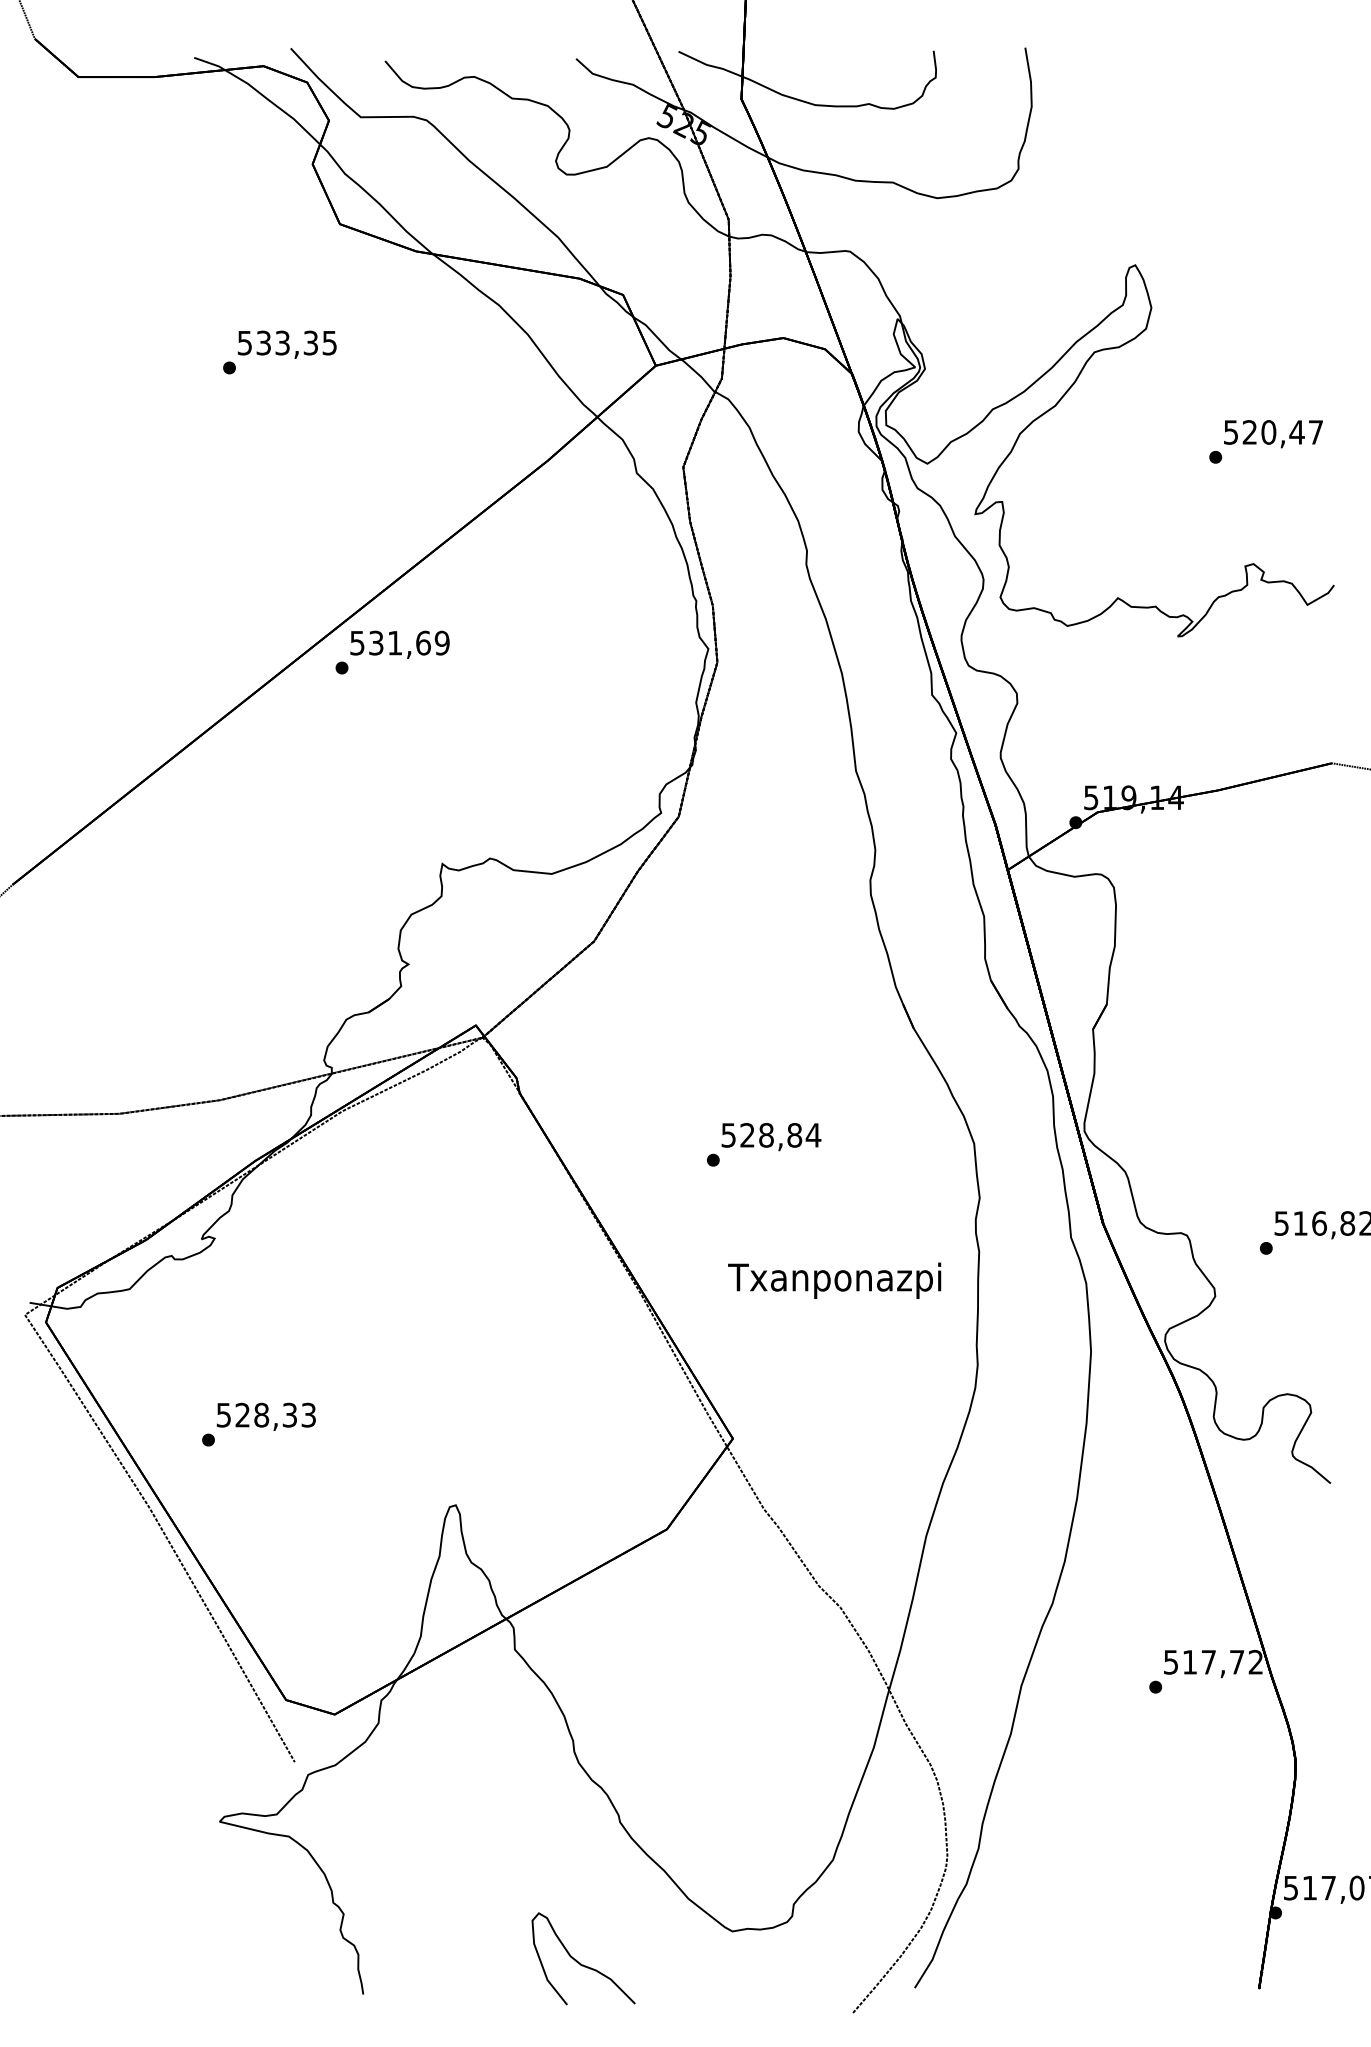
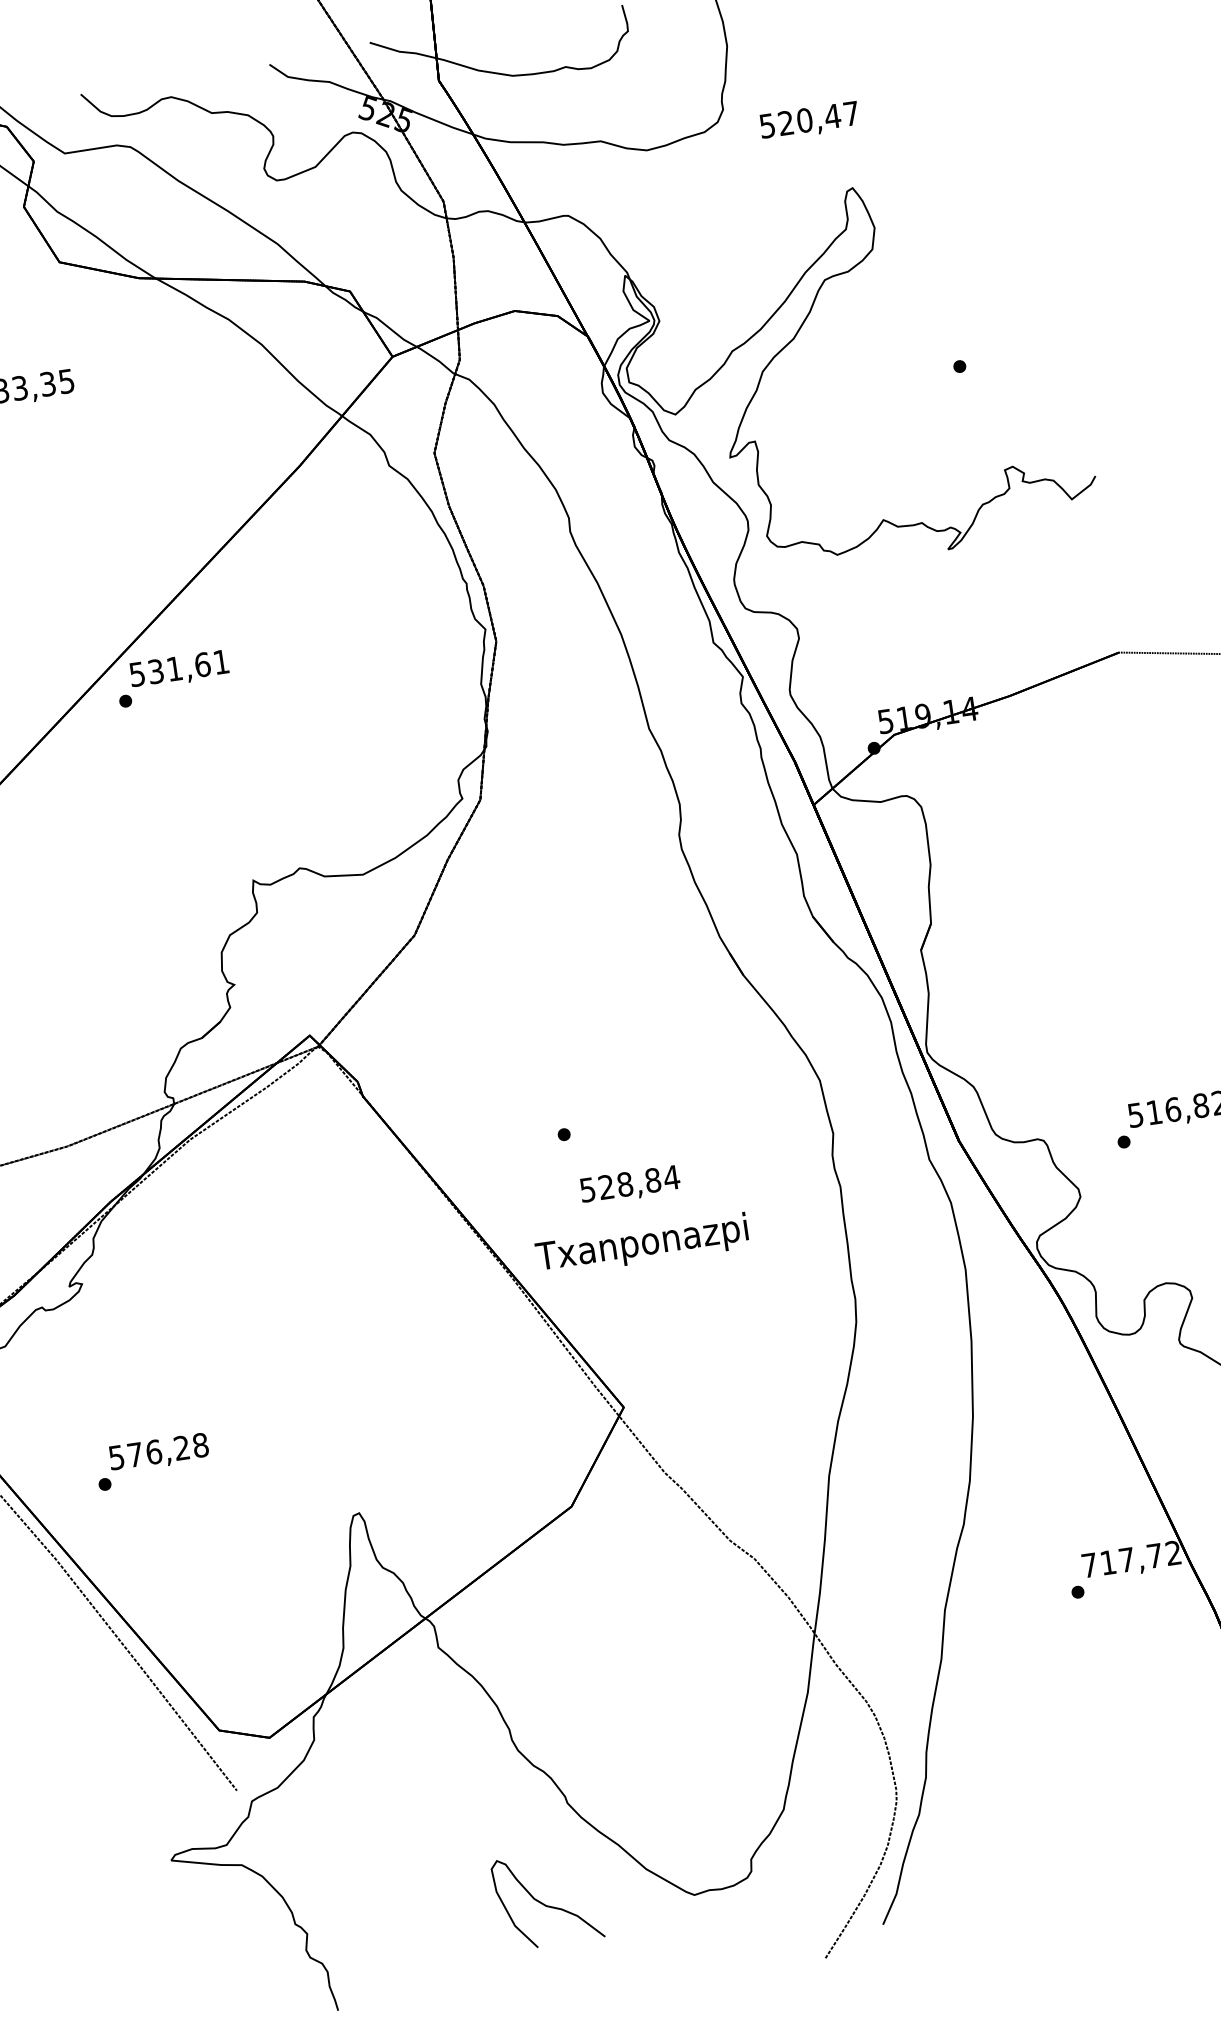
text: (1273, 434) -> (809, 121), moved
text: (441, 642) -> (220, 661), 531,69 -> 531,61
text: (771, 1137) -> (630, 1185), moved
text: (834, 1280) -> (642, 1244), moved
text: (275, 1414) -> (167, 1449), 528,33 -> 576,28
text: (1170, 1662) -> (1089, 1565), 517,72 -> 717,72
curve: (581, 1963) -> (546, 1904), moved

